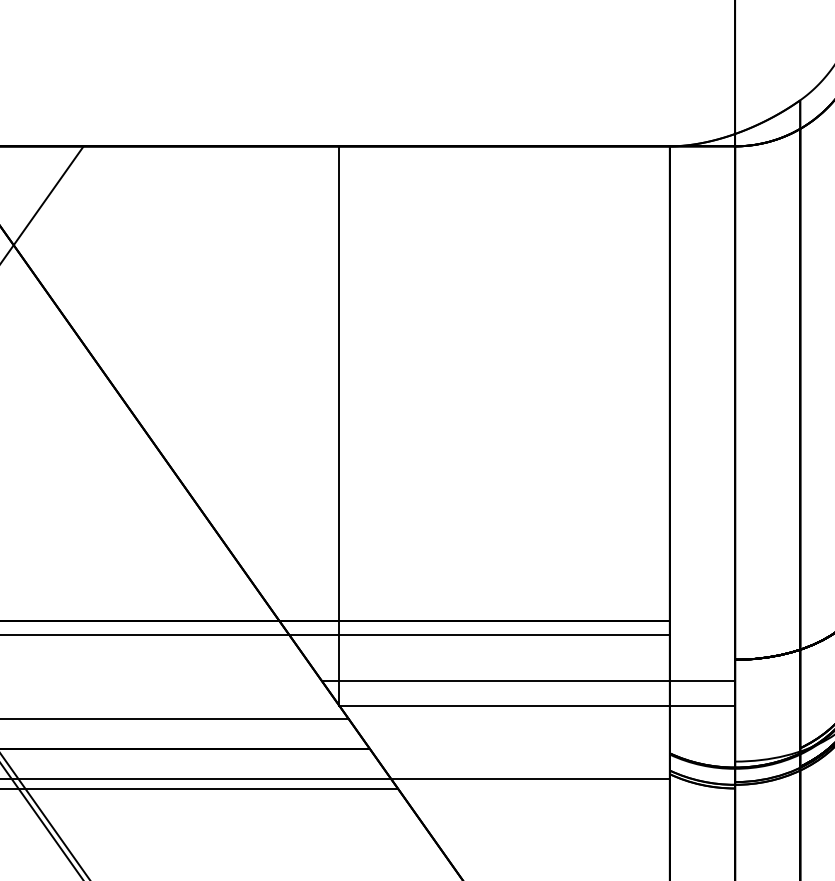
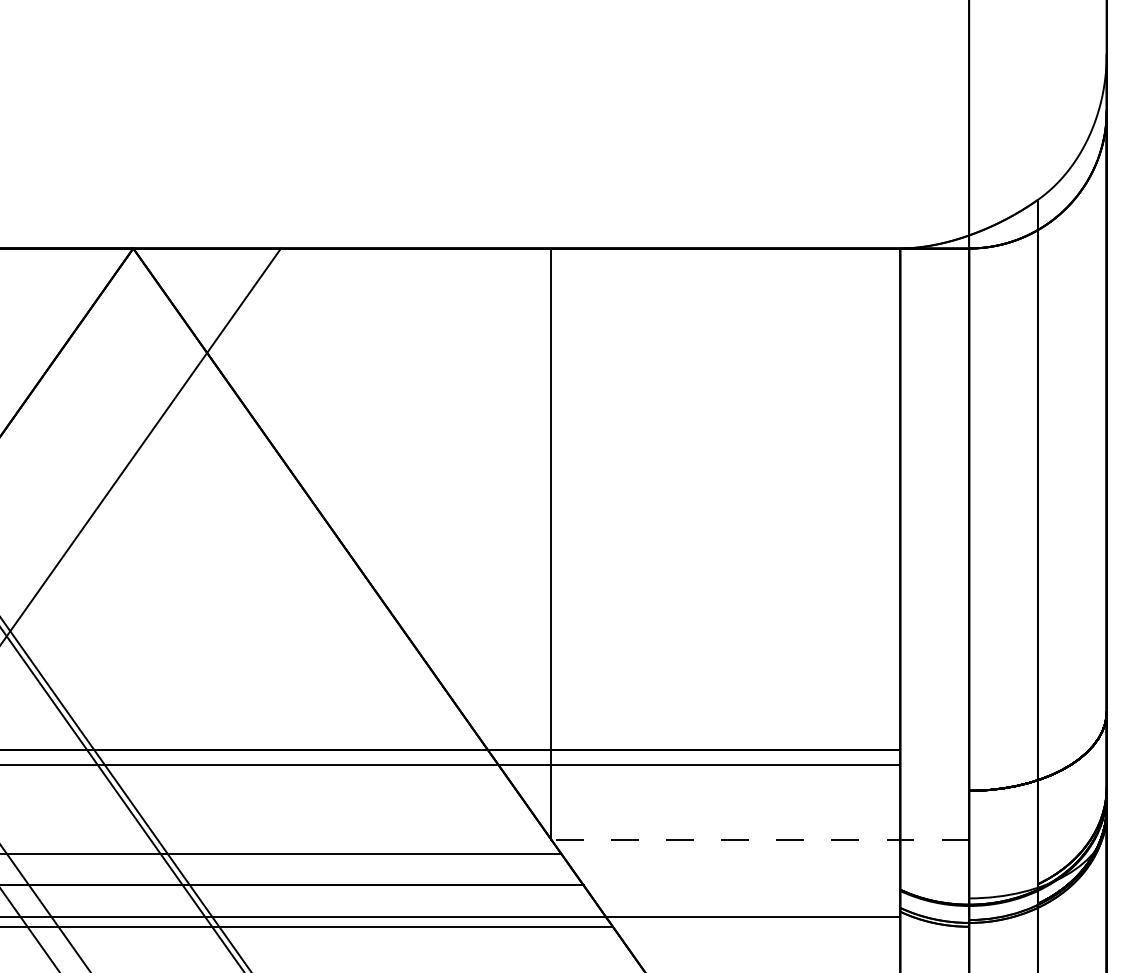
line: (528, 681) -> (750, 813), removed
line: (537, 705) -> (760, 839), solid -> dashed

